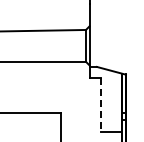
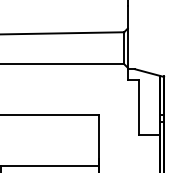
line: (101, 105) -> (139, 107), dashed -> solid

